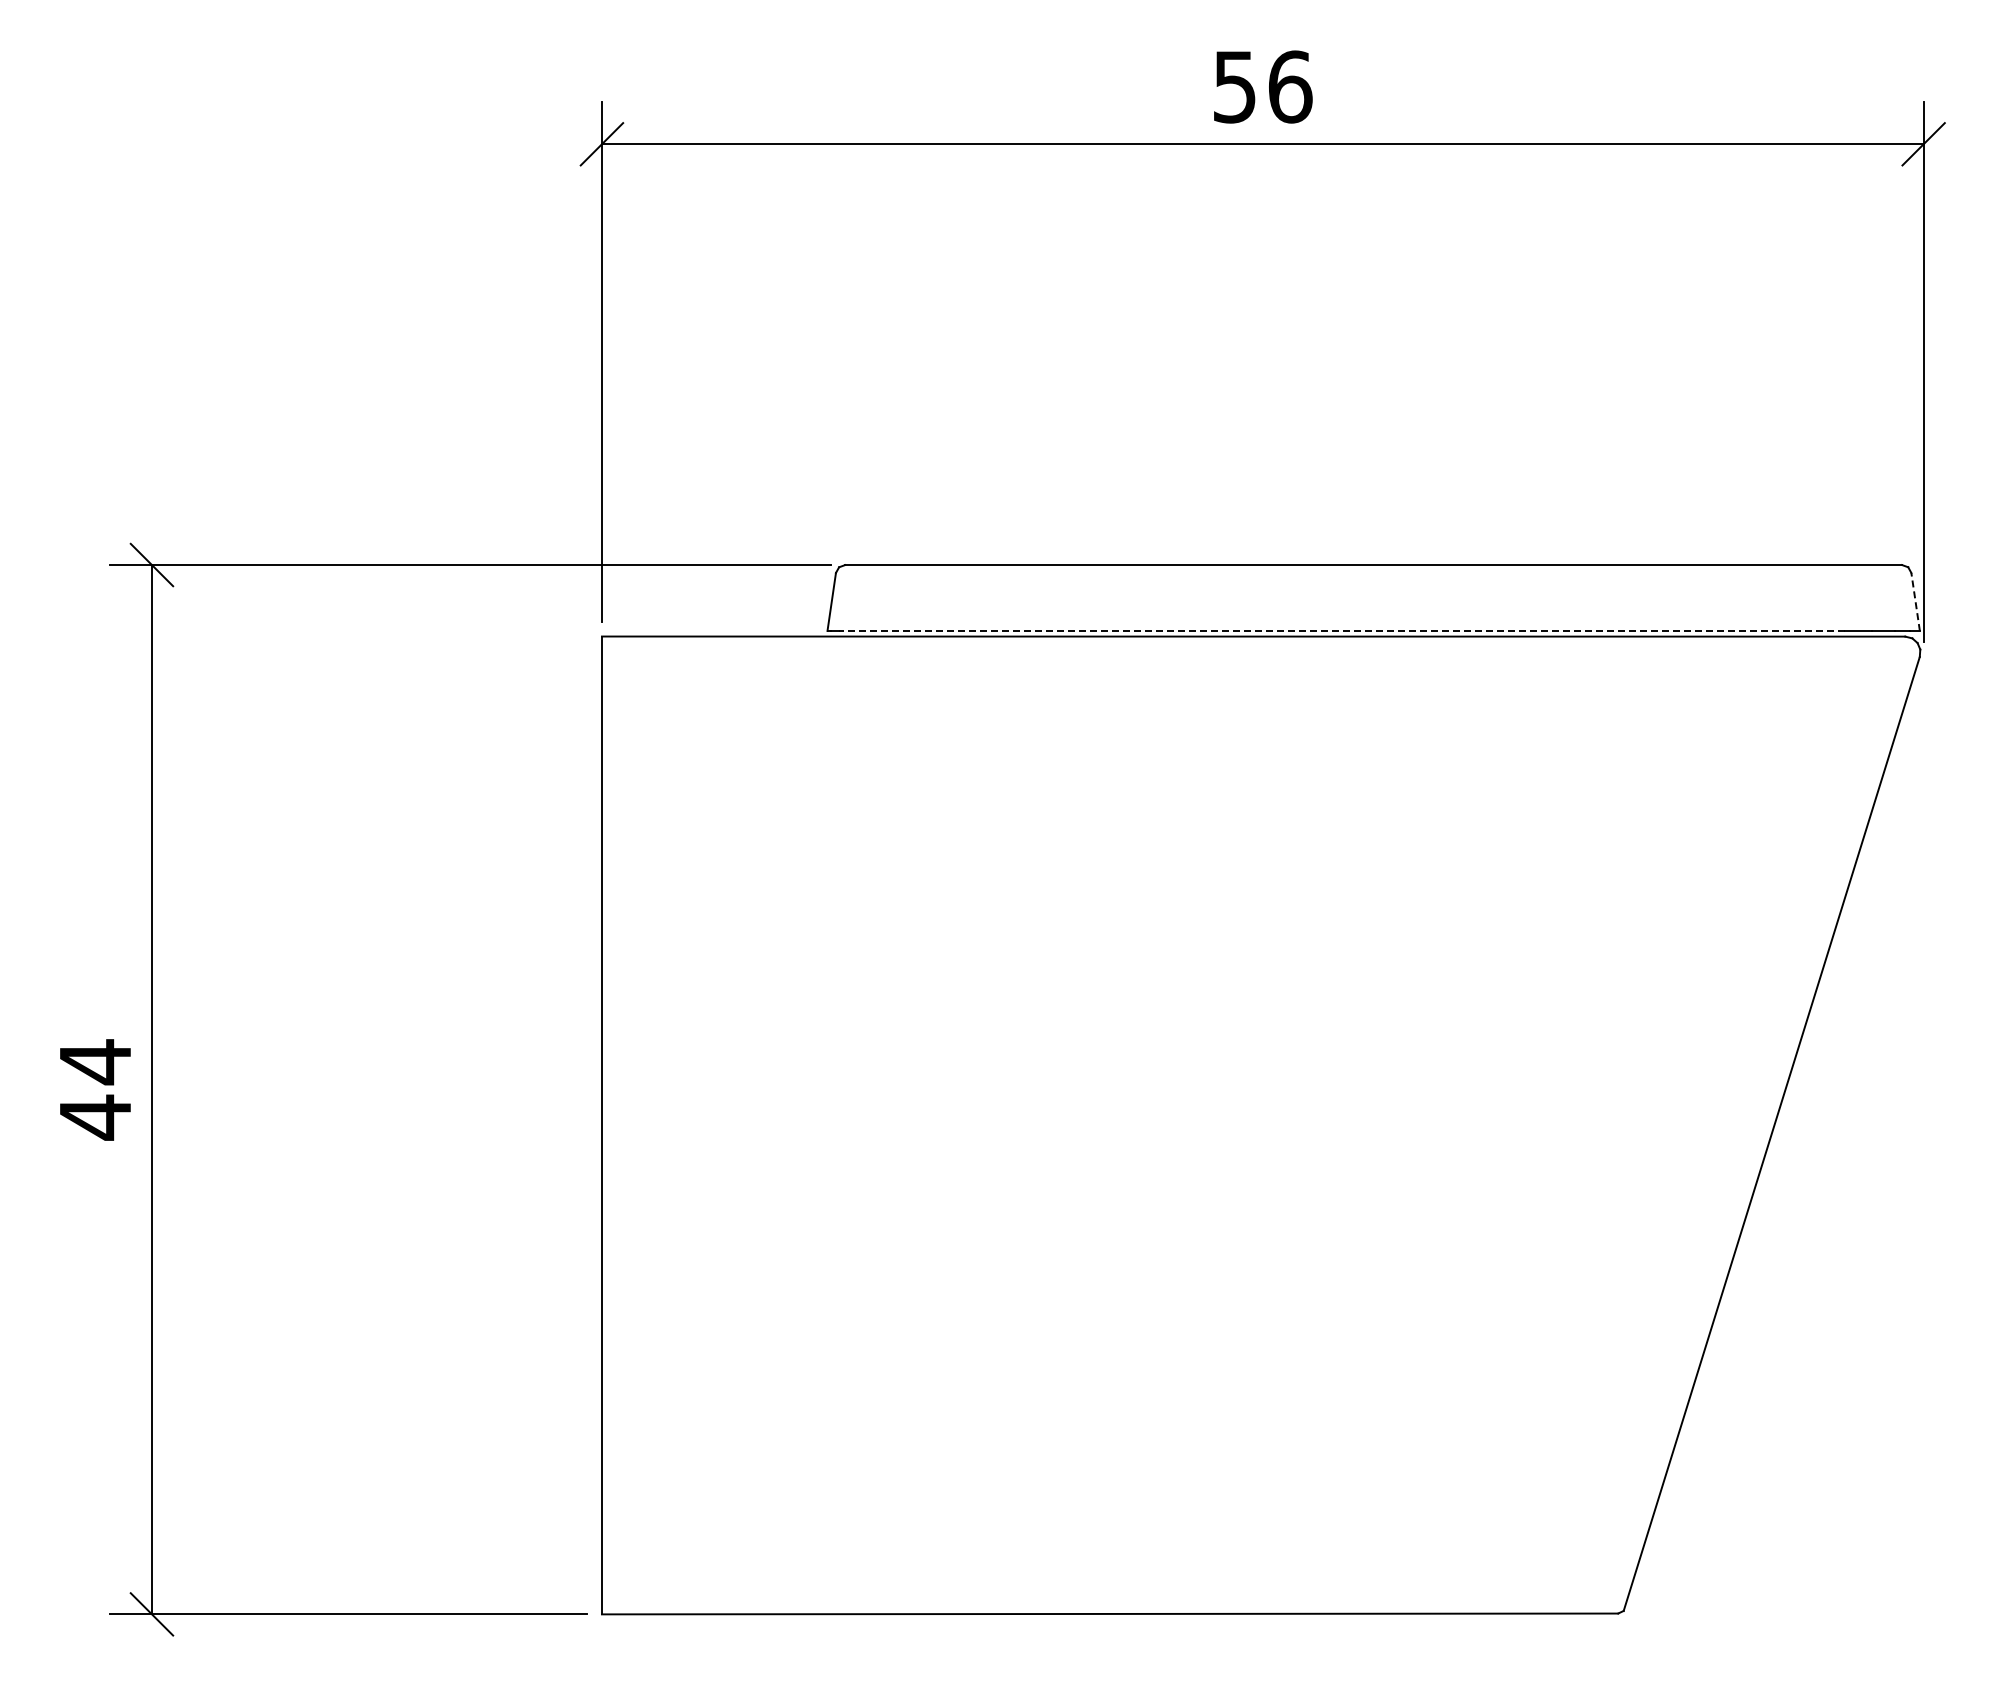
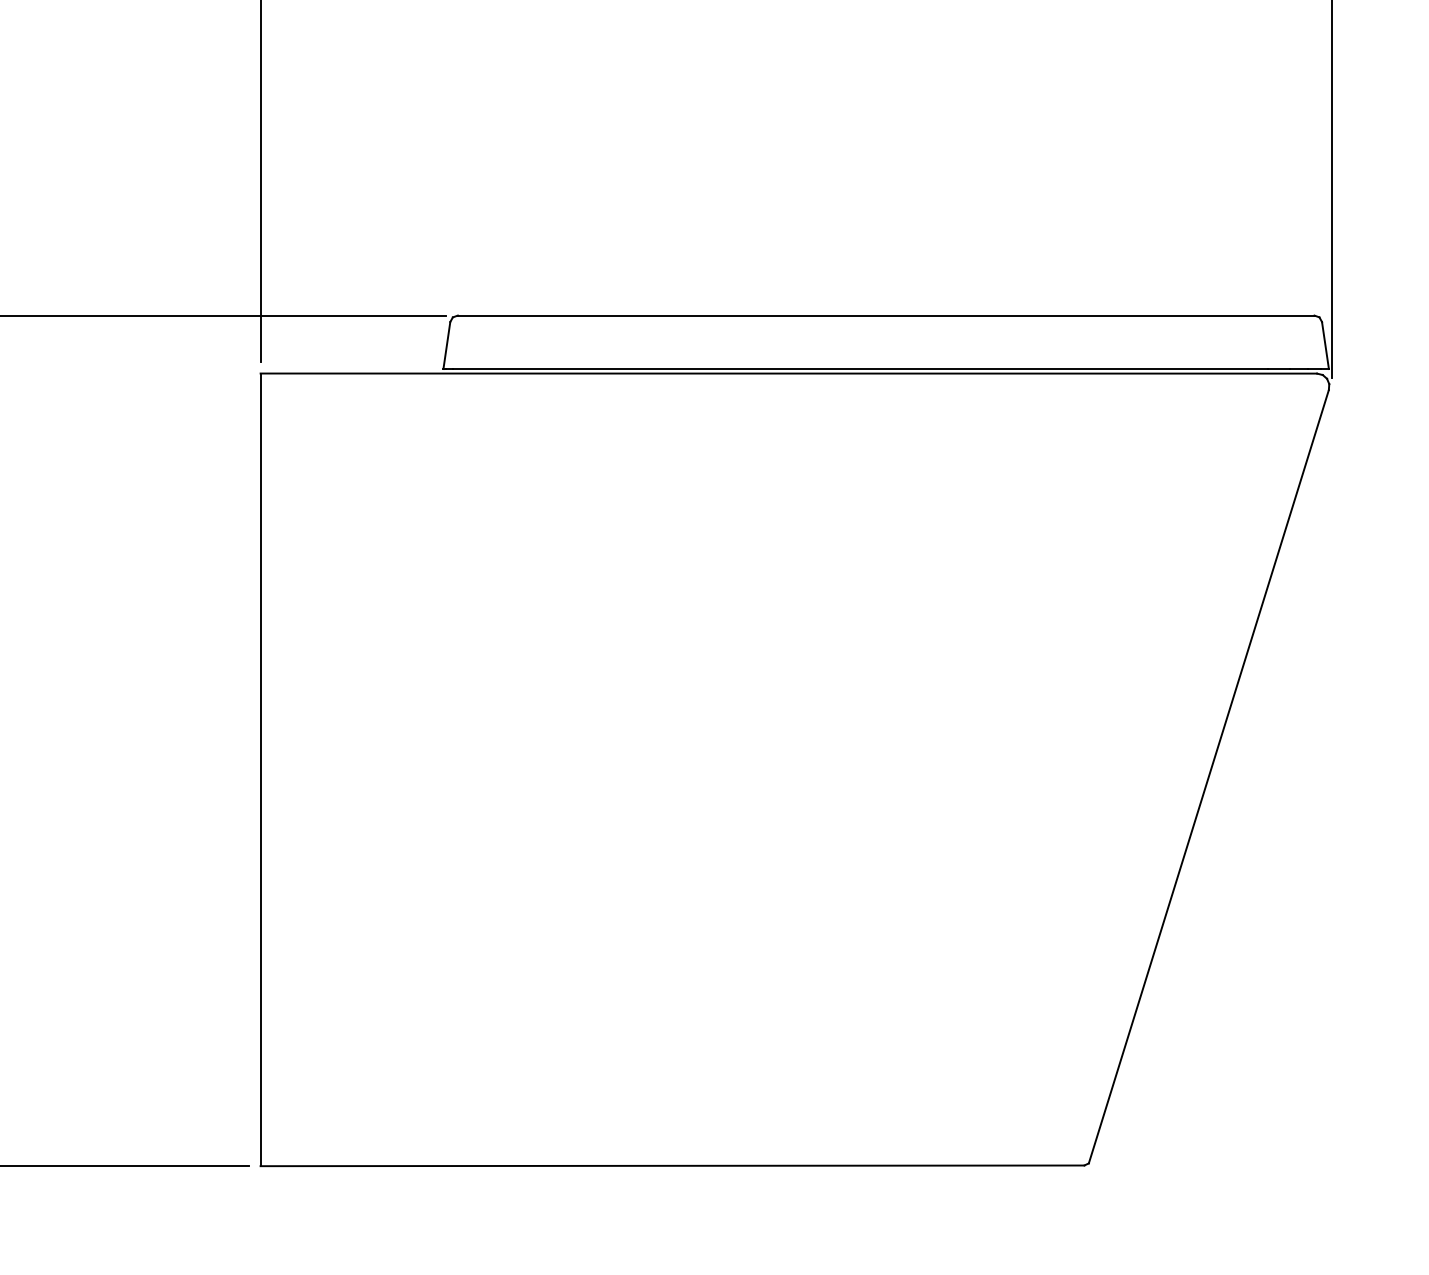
line: (1915, 601) -> (1325, 345), dashed -> solid
line: (1342, 630) -> (860, 368), dashed -> solid

